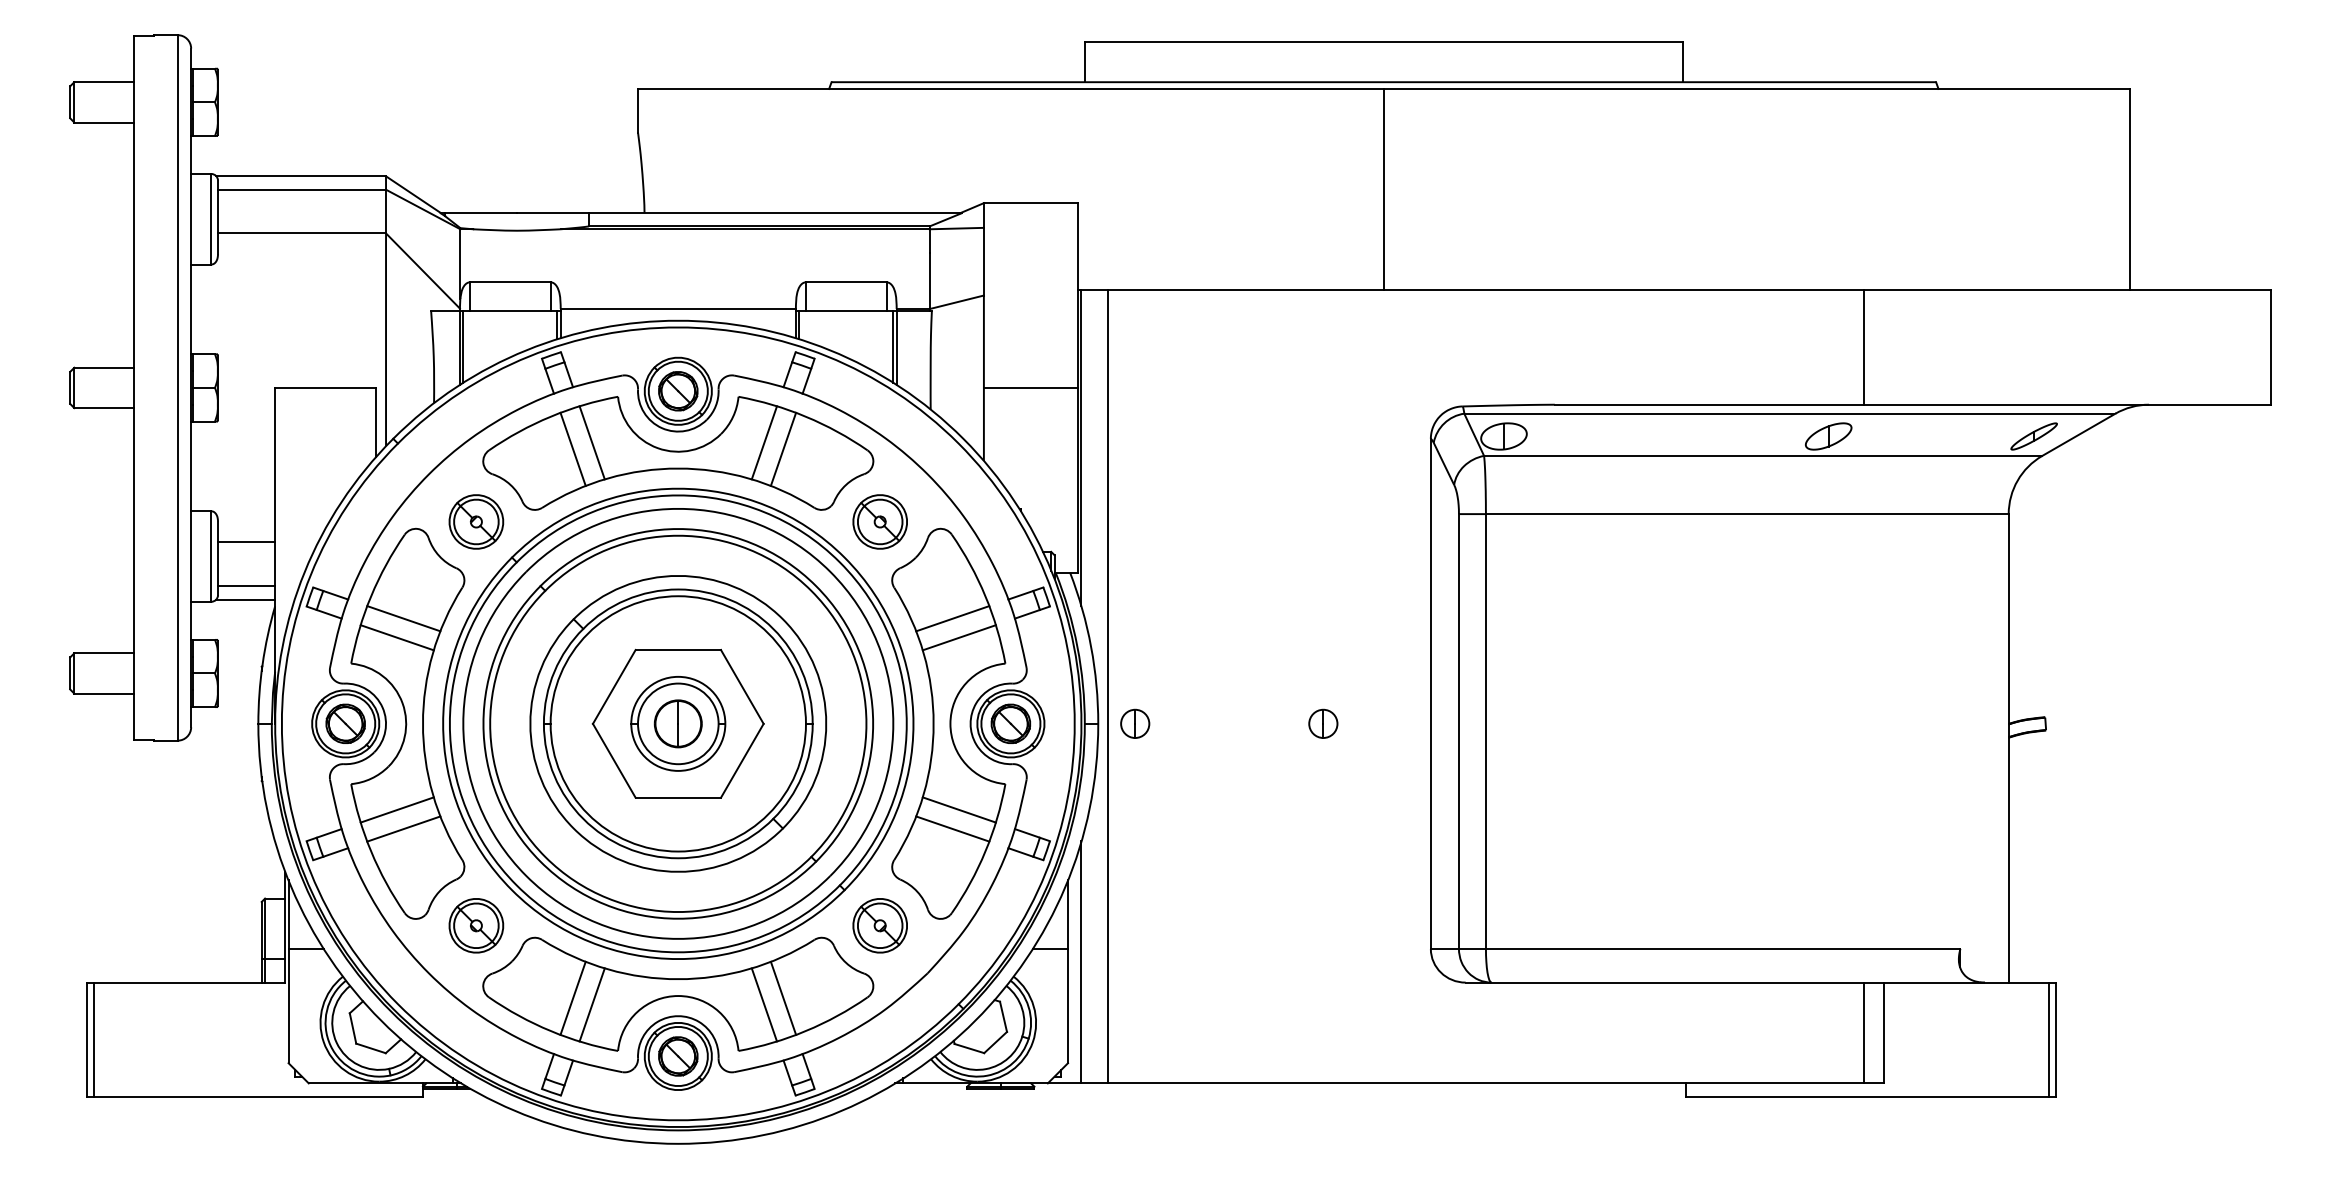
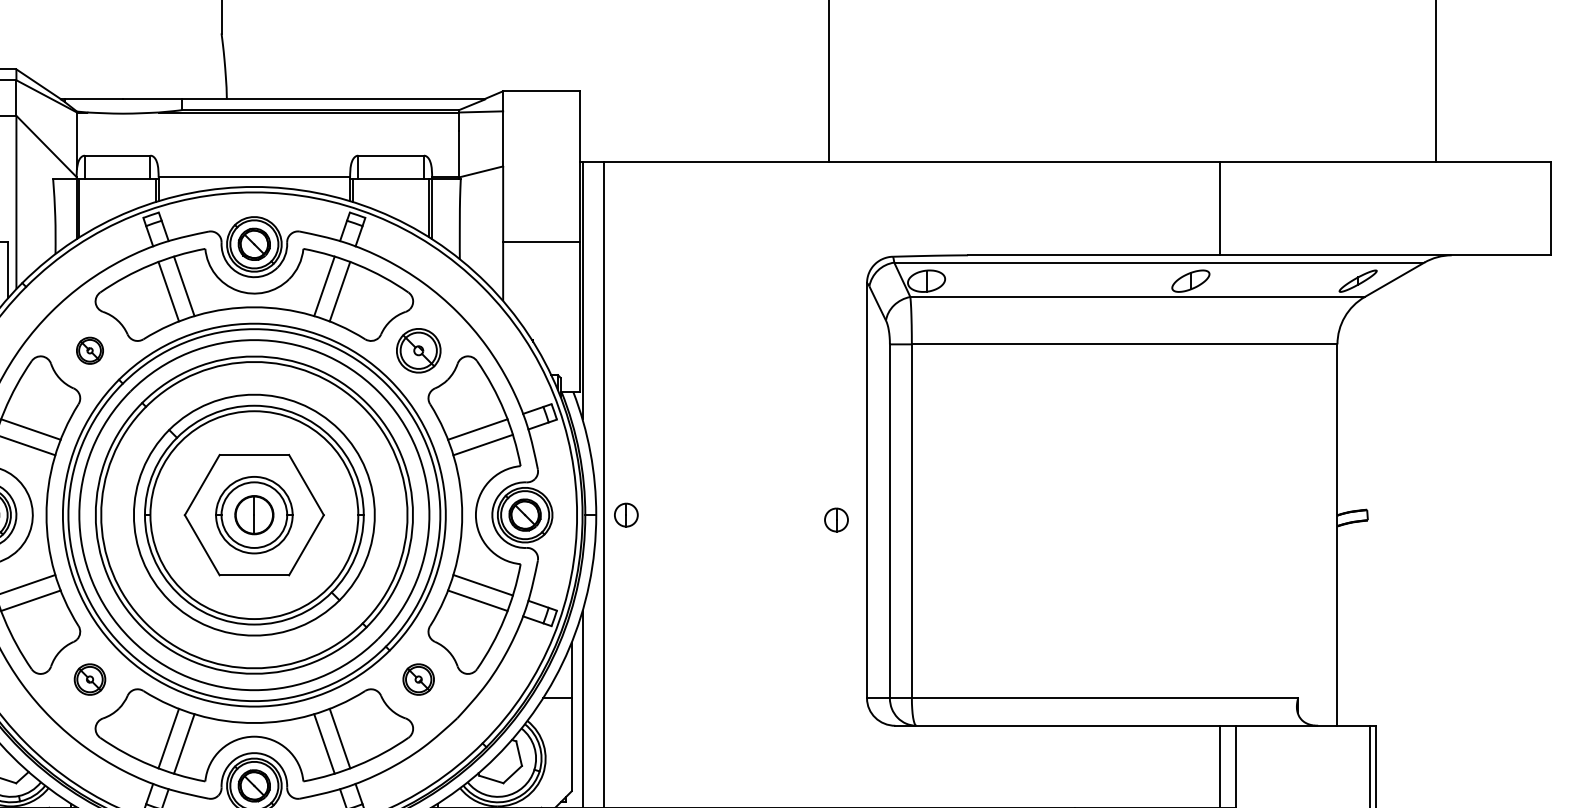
part: (476, 521) -> (90, 350), size x0.6
part: (1323, 723) -> (836, 519), moved
part: (476, 925) -> (90, 679), size x0.7
part: (879, 925) -> (418, 679), size x0.7

